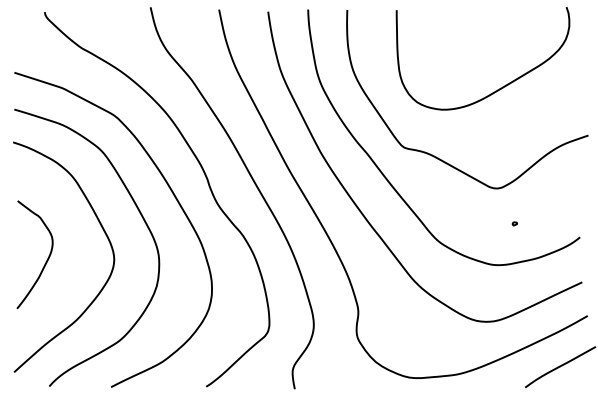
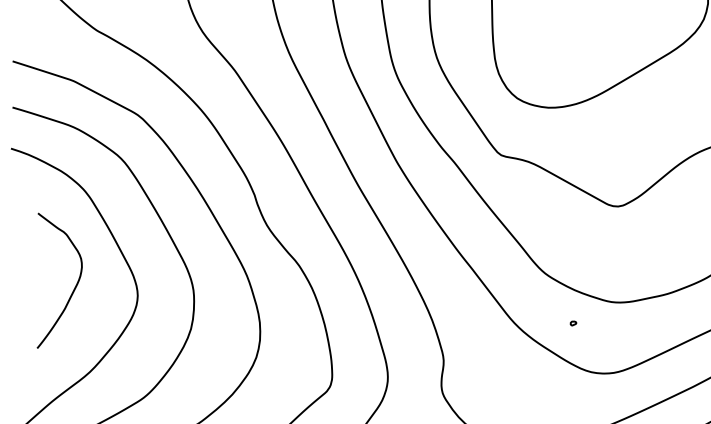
part: (514, 223) -> (572, 323), moved
curve: (46, 260) -> (74, 287), moved

